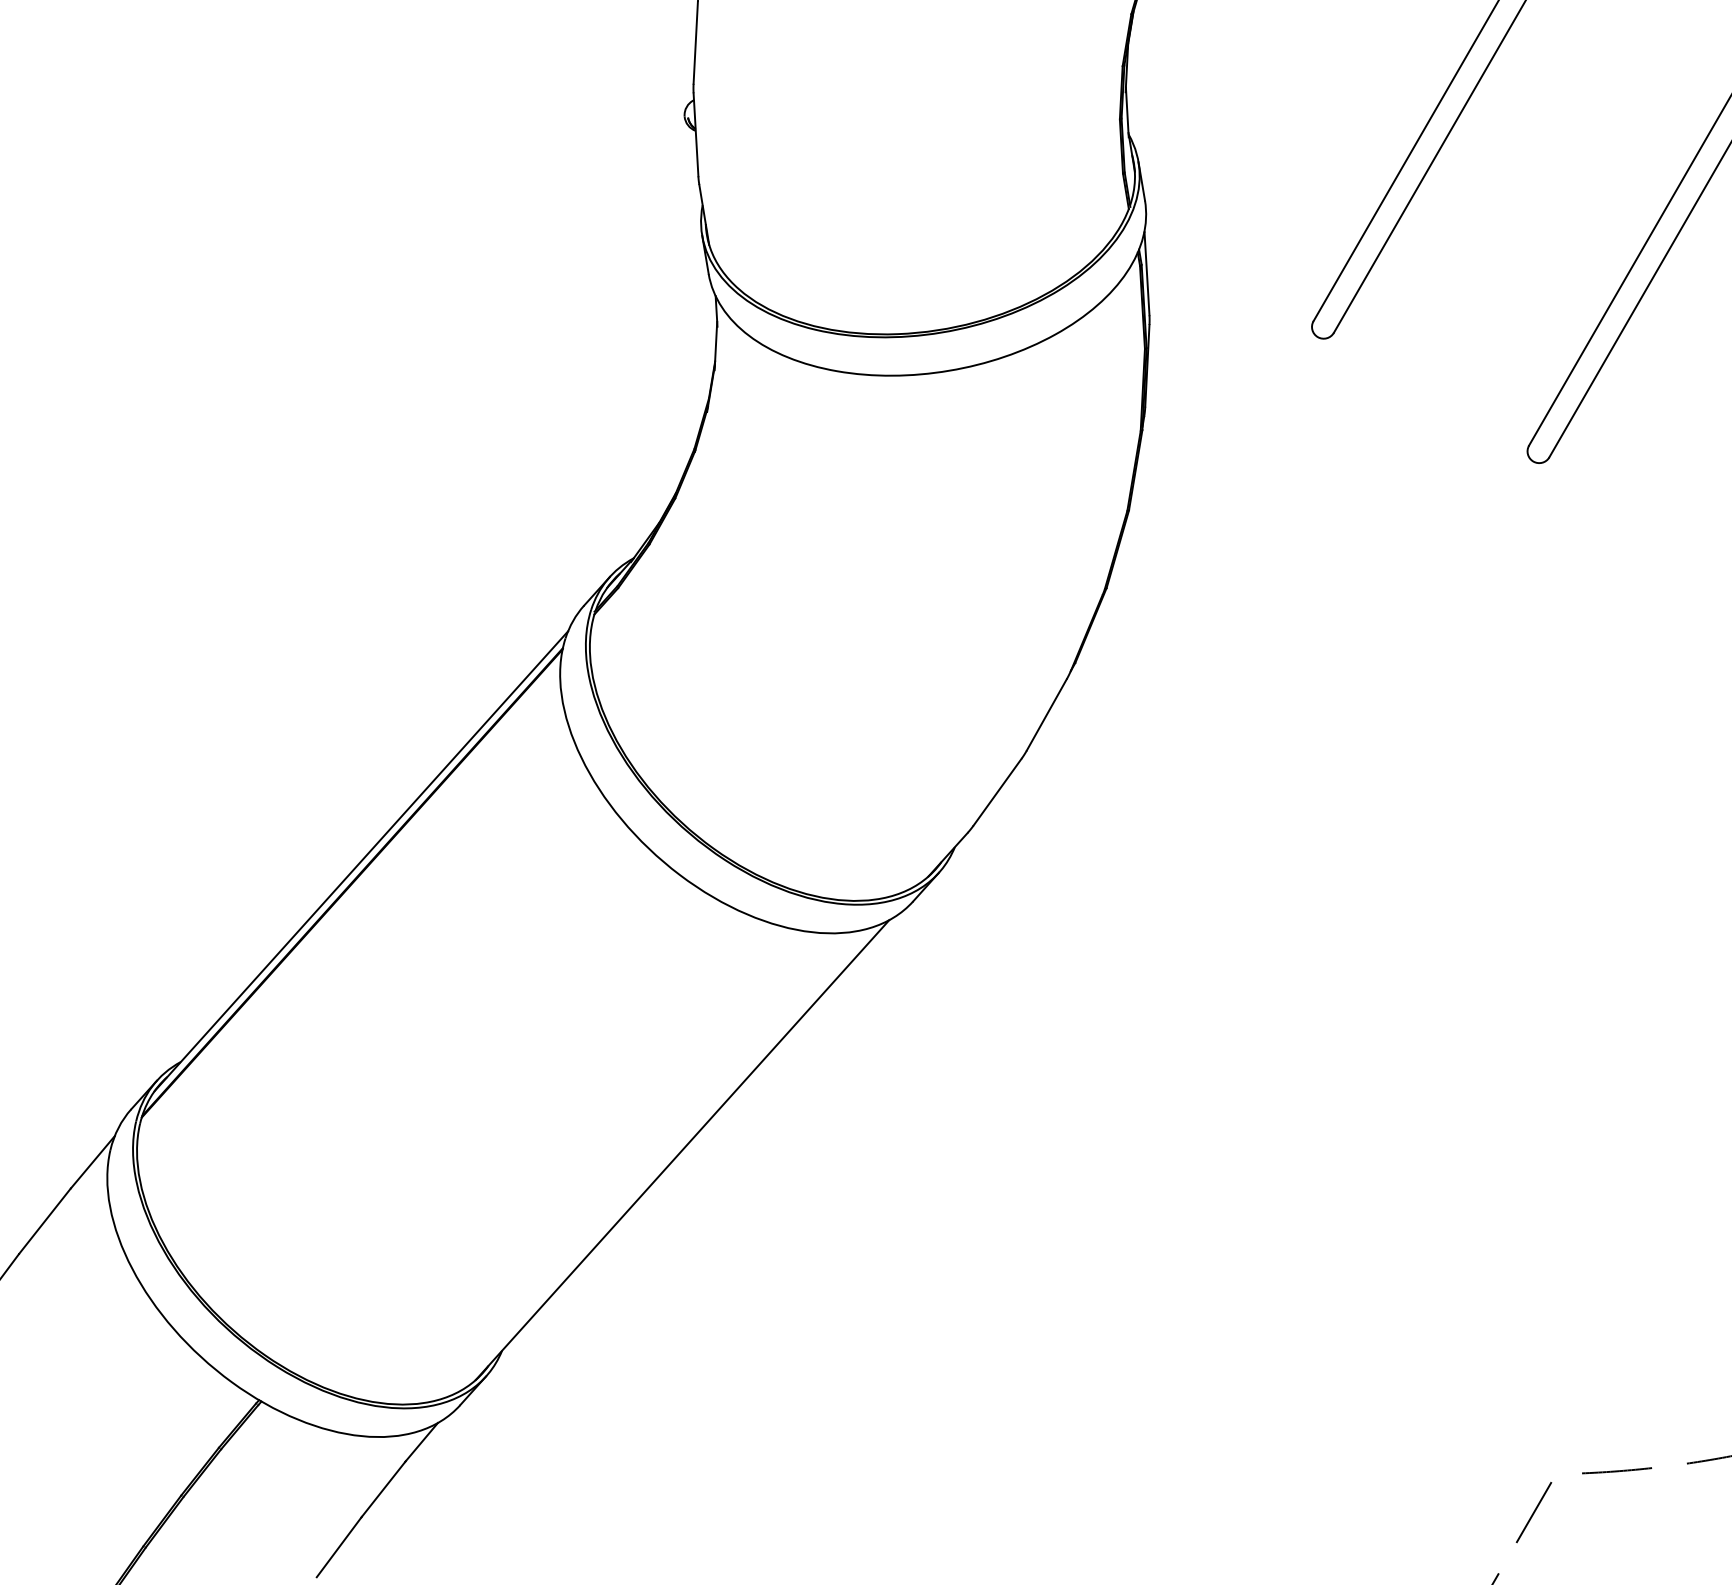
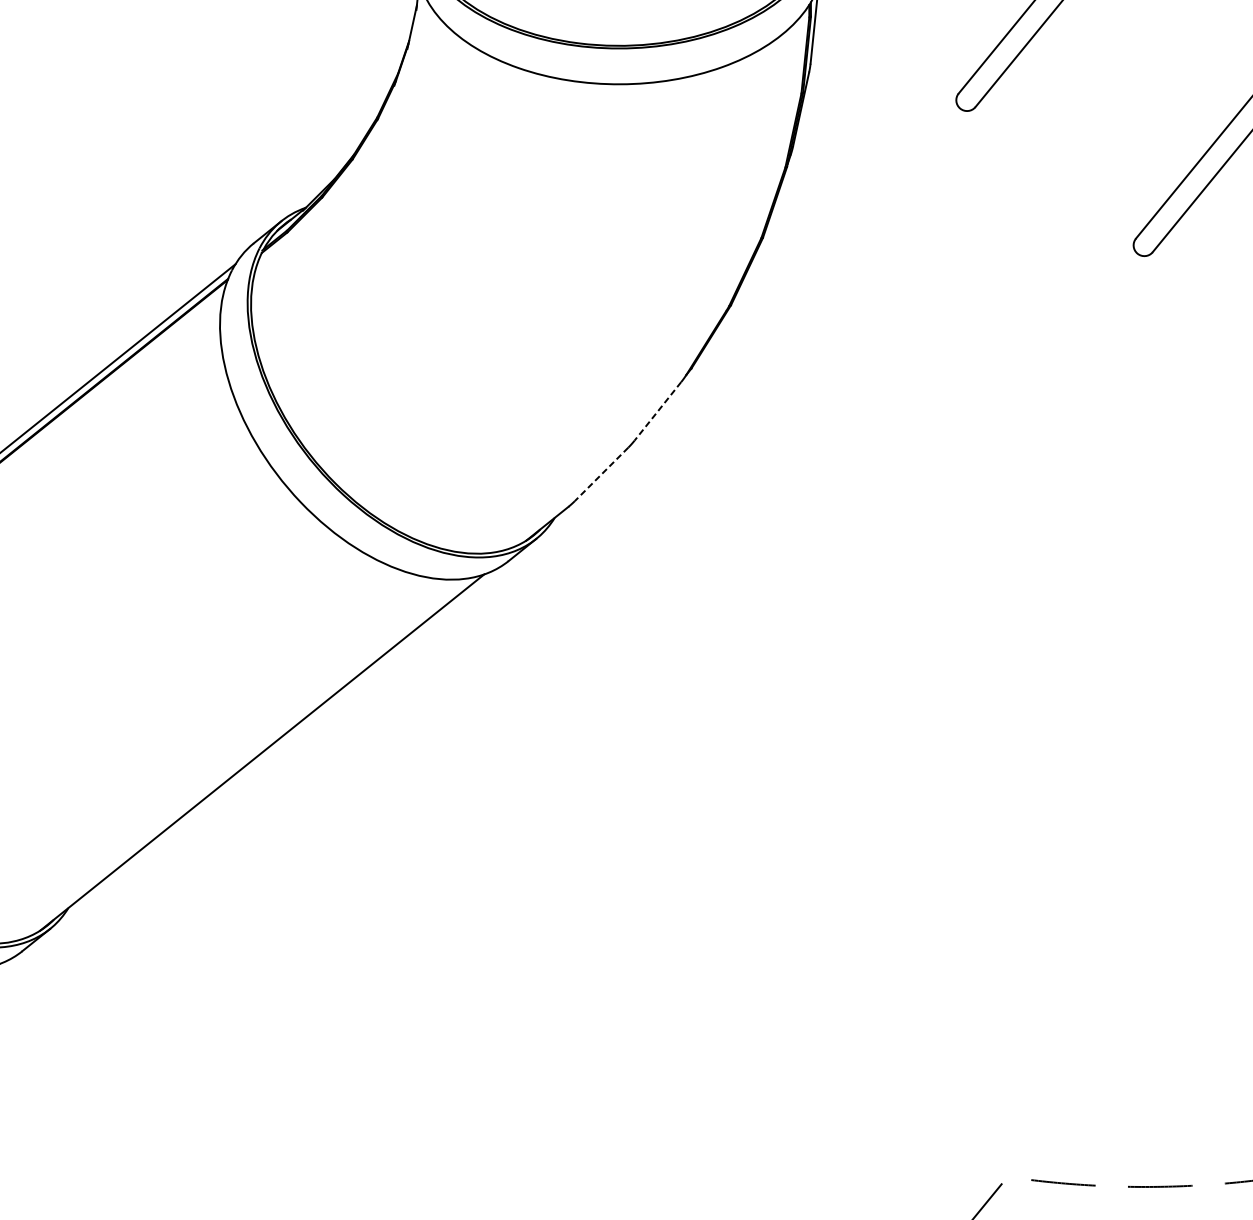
line: (1046, 714) -> (657, 411), solid -> dashed
line: (997, 792) -> (601, 474), solid -> dashed

